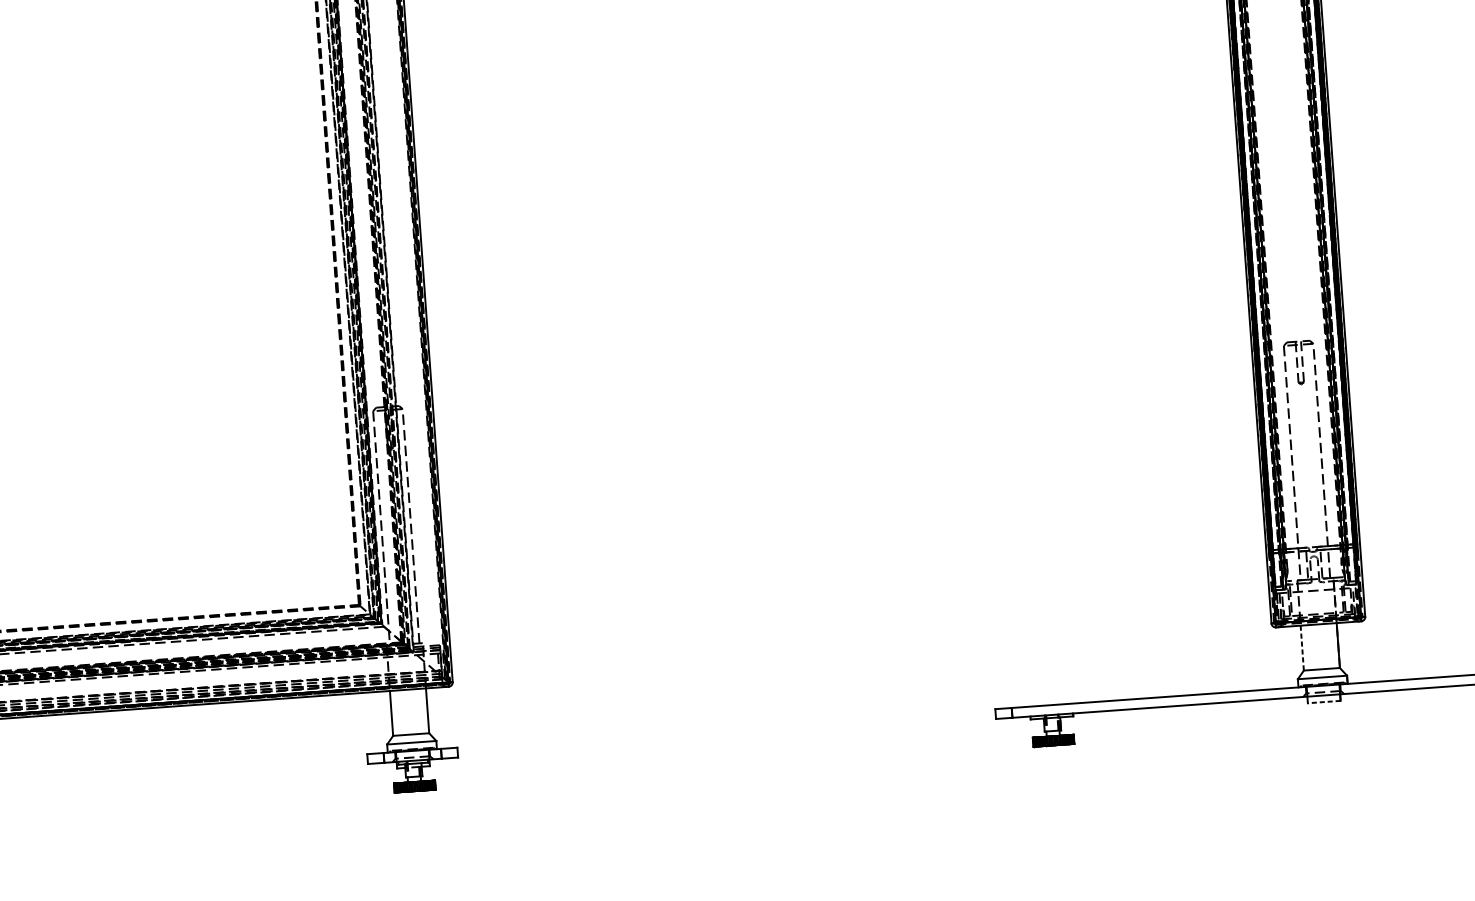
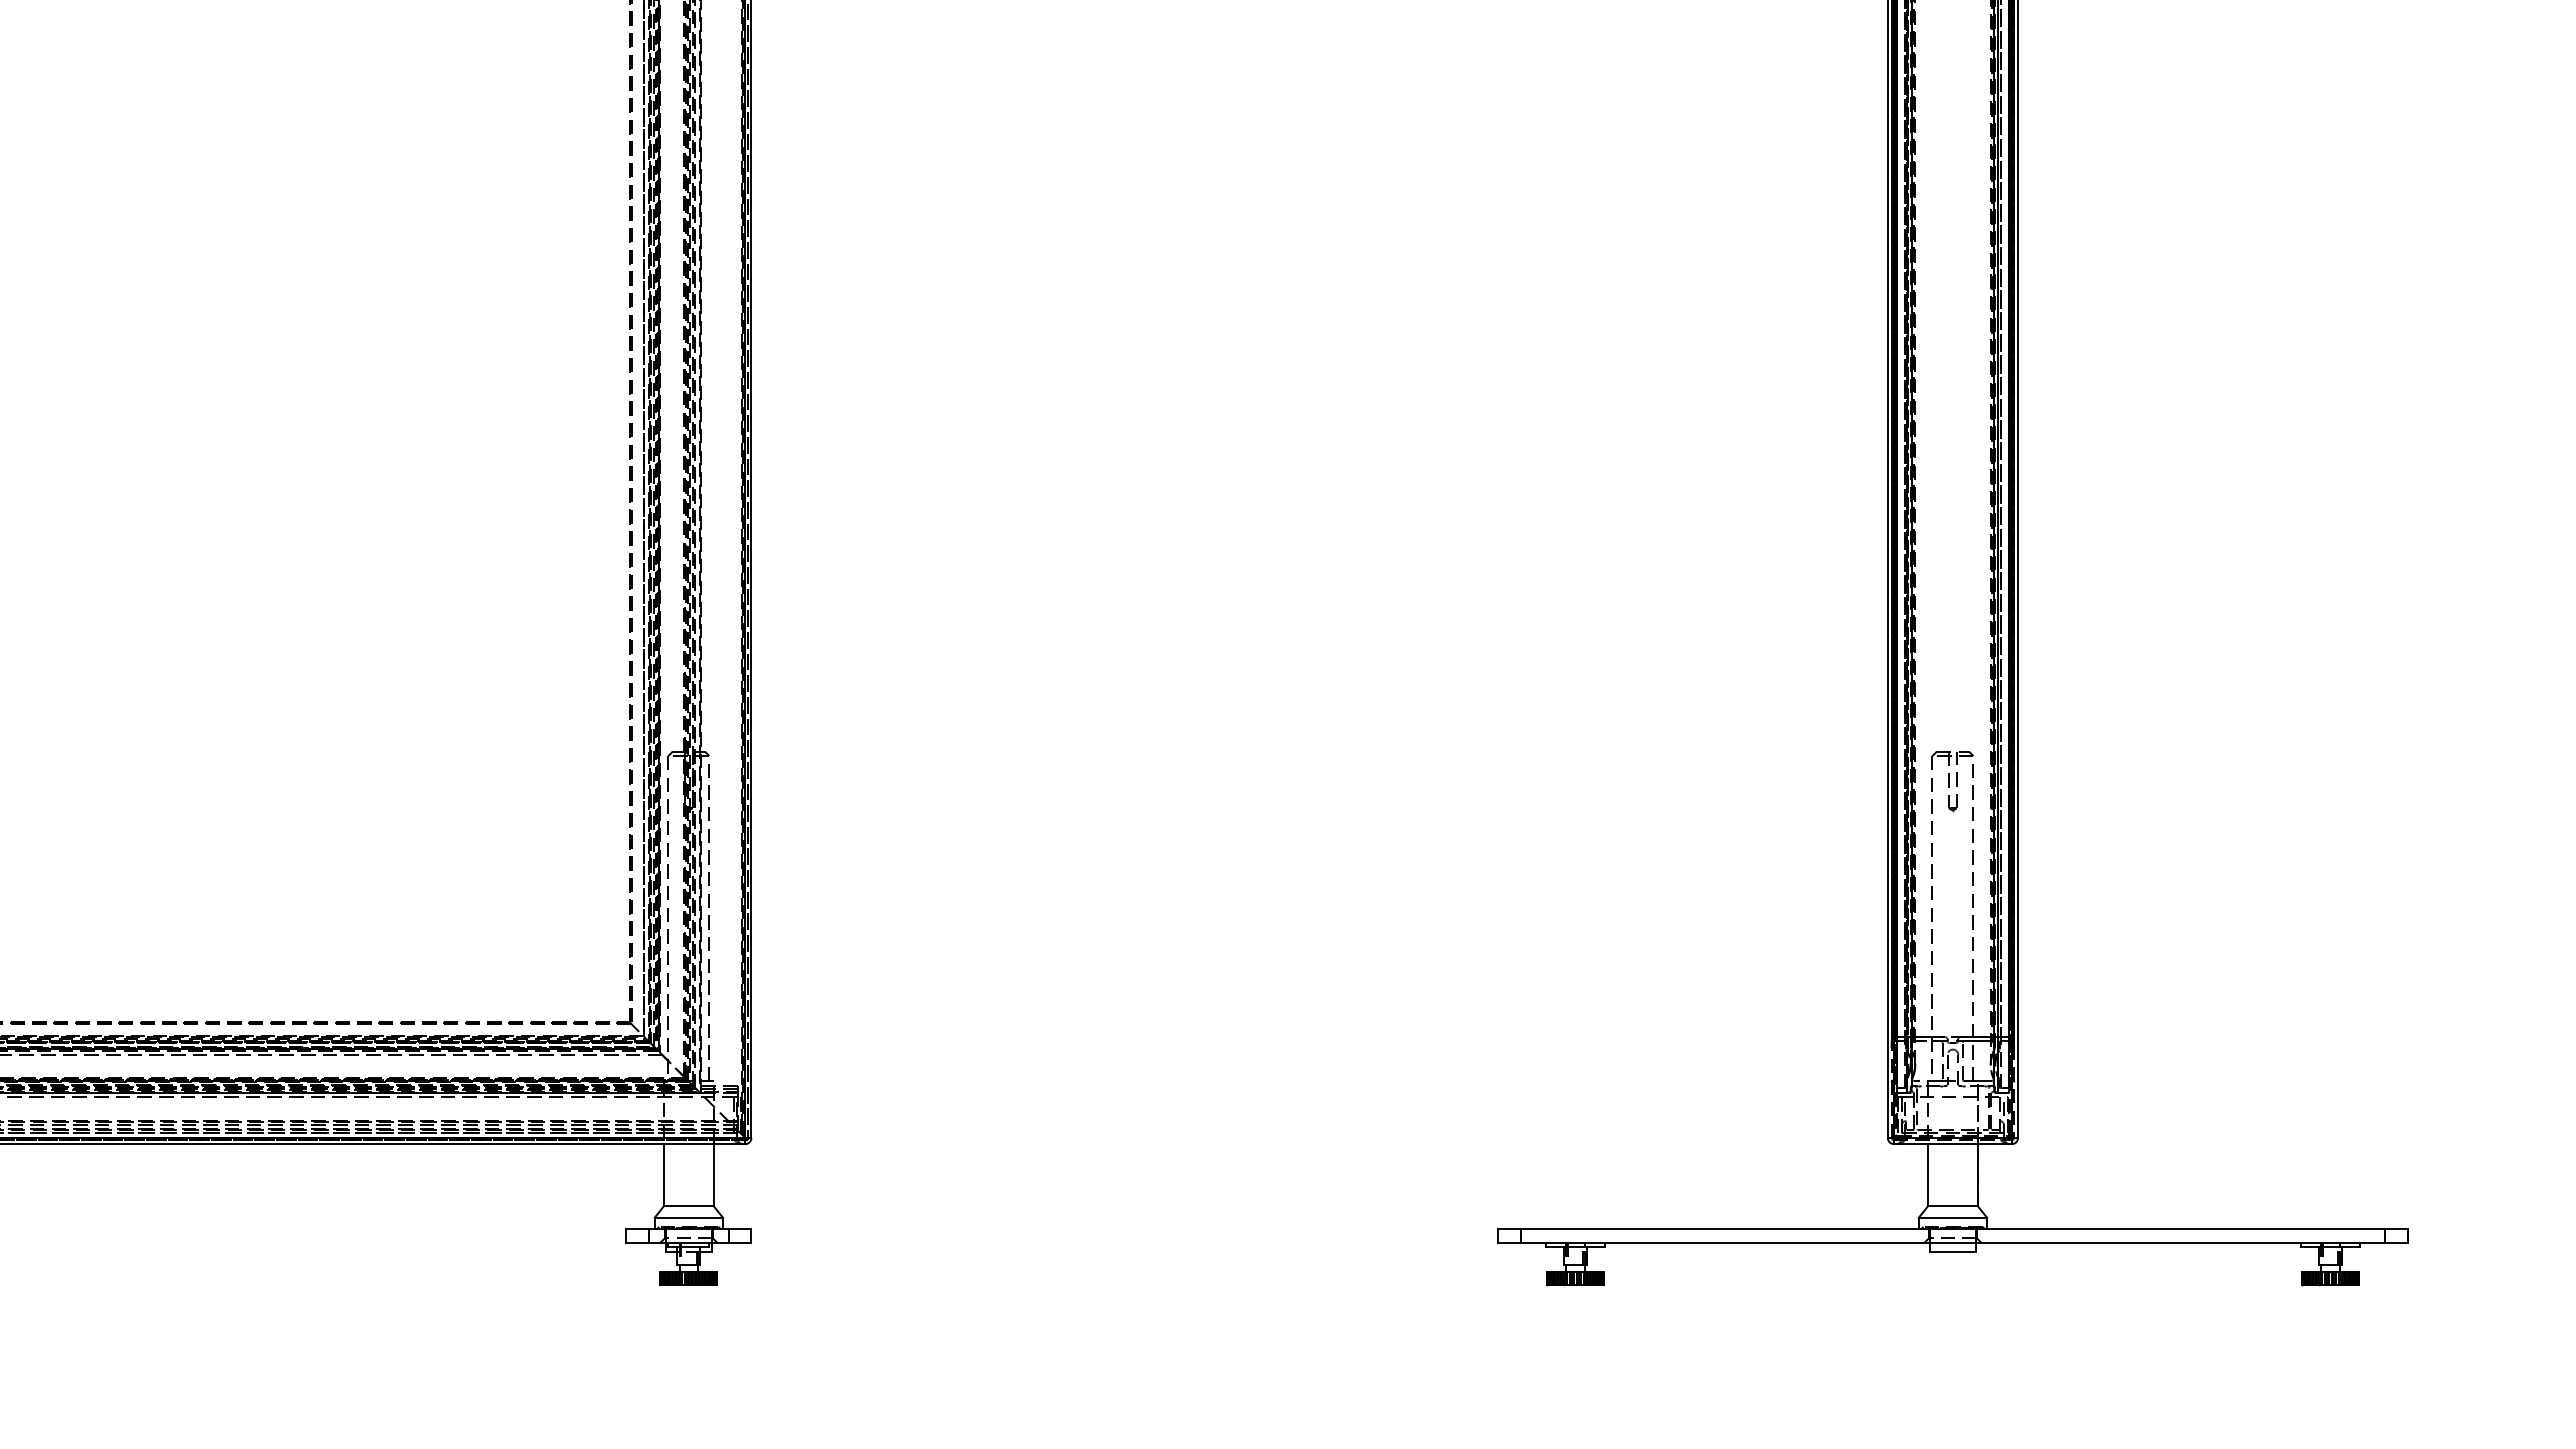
line: (1301, 648) -> (1927, 1175), dashed -> solid
line: (1323, 701) -> (1952, 1251), dashed -> solid

